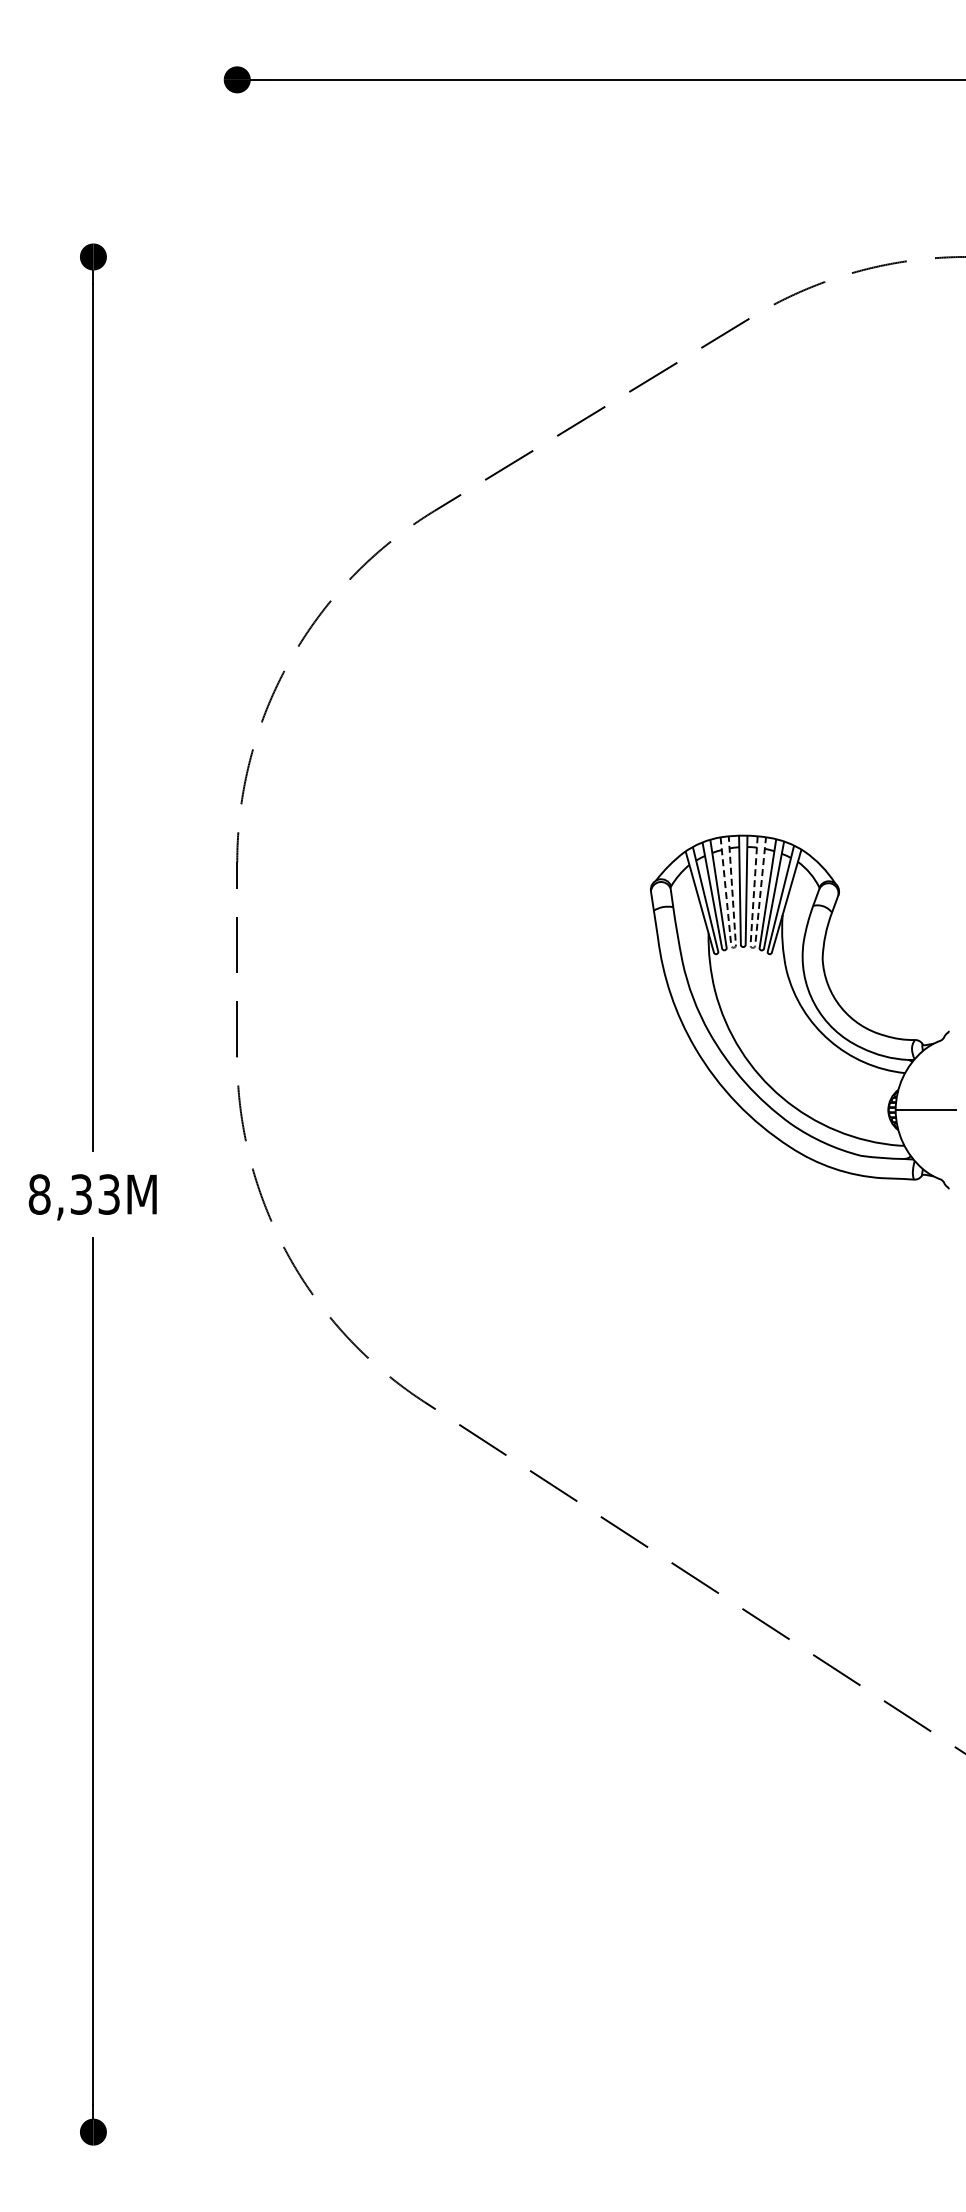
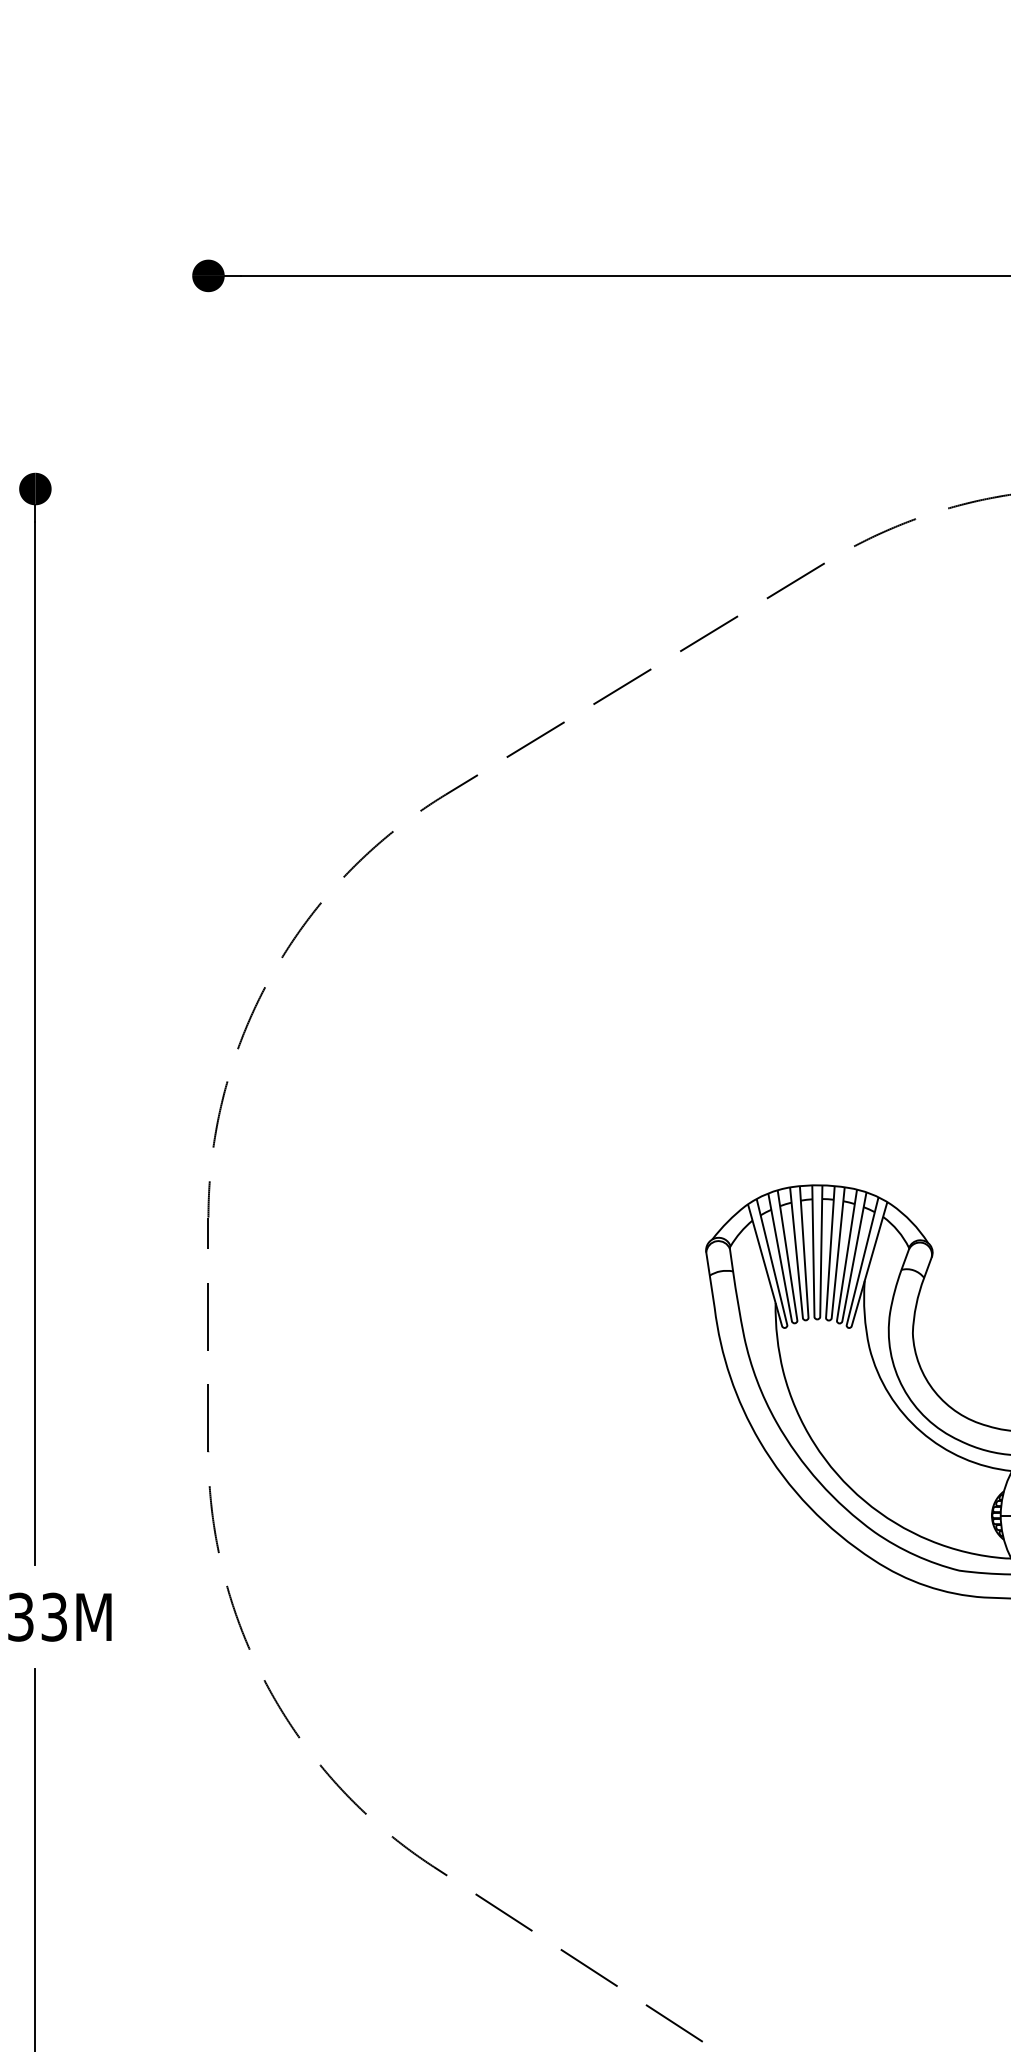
line: (733, 947) -> (805, 1319), dashed -> solid
line: (752, 947) -> (828, 1319), dashed -> solid

